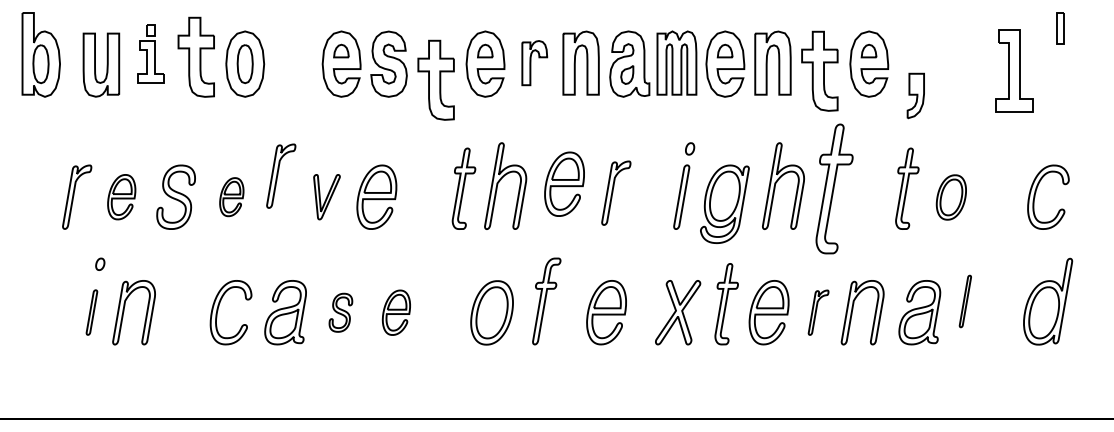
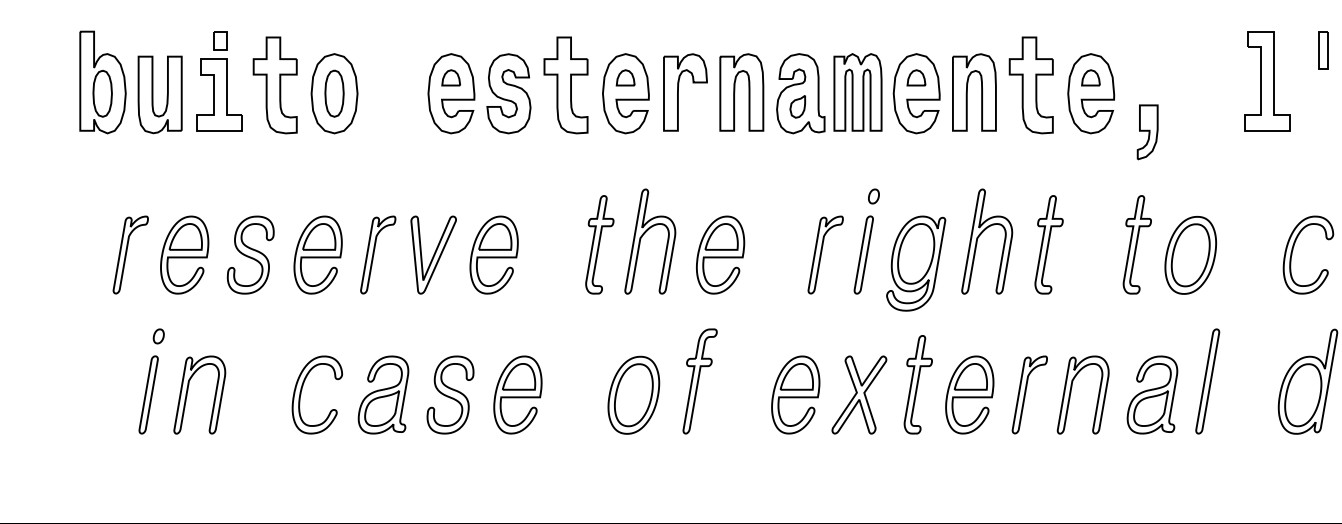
part: (150, 53) -> (219, 80), size x1.43
part: (40, 54) -> (102, 82), moved
part: (534, 62) -> (685, 91), size x1.43
part: (819, 70) -> (1030, 84), moved
part: (1014, 70) -> (1267, 80), moved
part: (435, 79) -> (565, 84), moved
part: (281, 175) -> (378, 254), moved
part: (564, 183) -> (720, 254), moved
part: (834, 188) -> (1049, 244), size x0.62
part: (616, 192) -> (825, 254), moved
part: (121, 196) -> (184, 254), size x1.43
part: (231, 196) -> (317, 254), size x1.67
part: (326, 196) -> (433, 254), size x1.43
part: (951, 197) -> (1190, 255), size x1.43
part: (965, 301) -> (1207, 381), size x1.67
part: (91, 312) -> (148, 394), size x1.43
part: (340, 312) -> (450, 394), size x1.67
part: (396, 312) -> (517, 394), size x1.43
part: (606, 312) -> (795, 394), moved
part: (818, 312) -> (1029, 394), size x1.43

